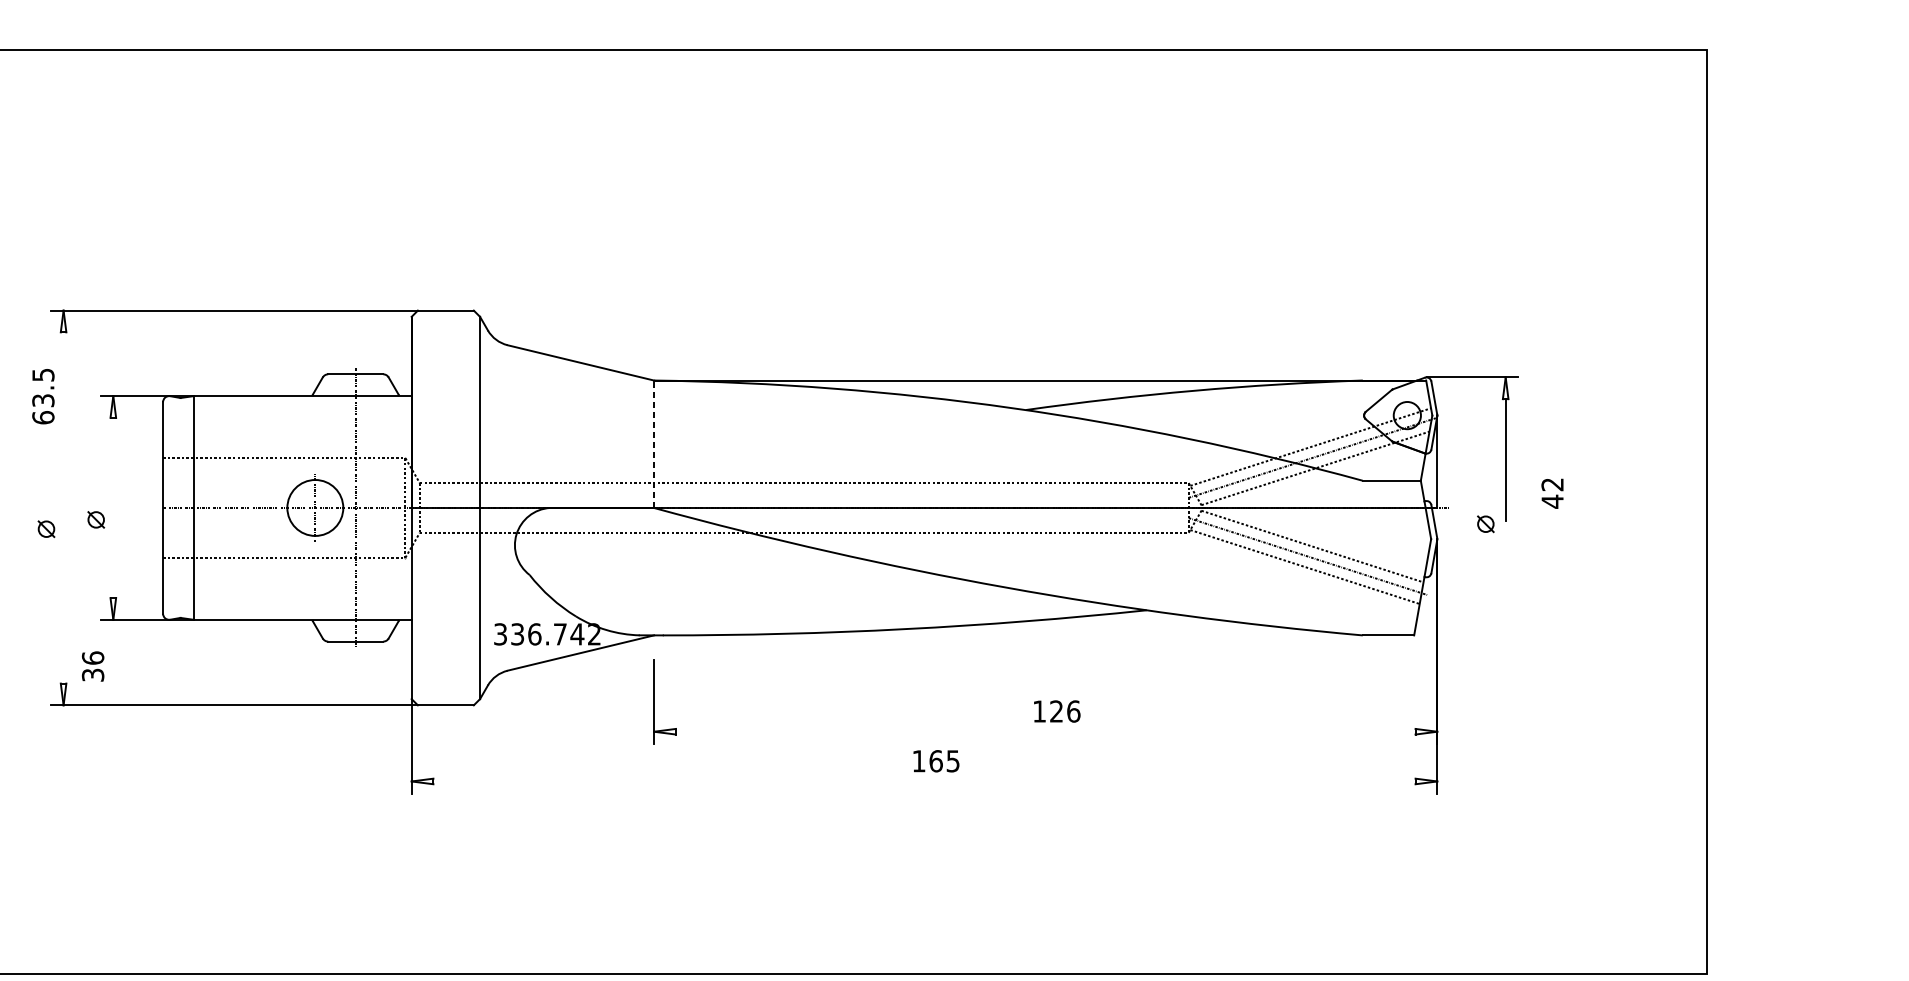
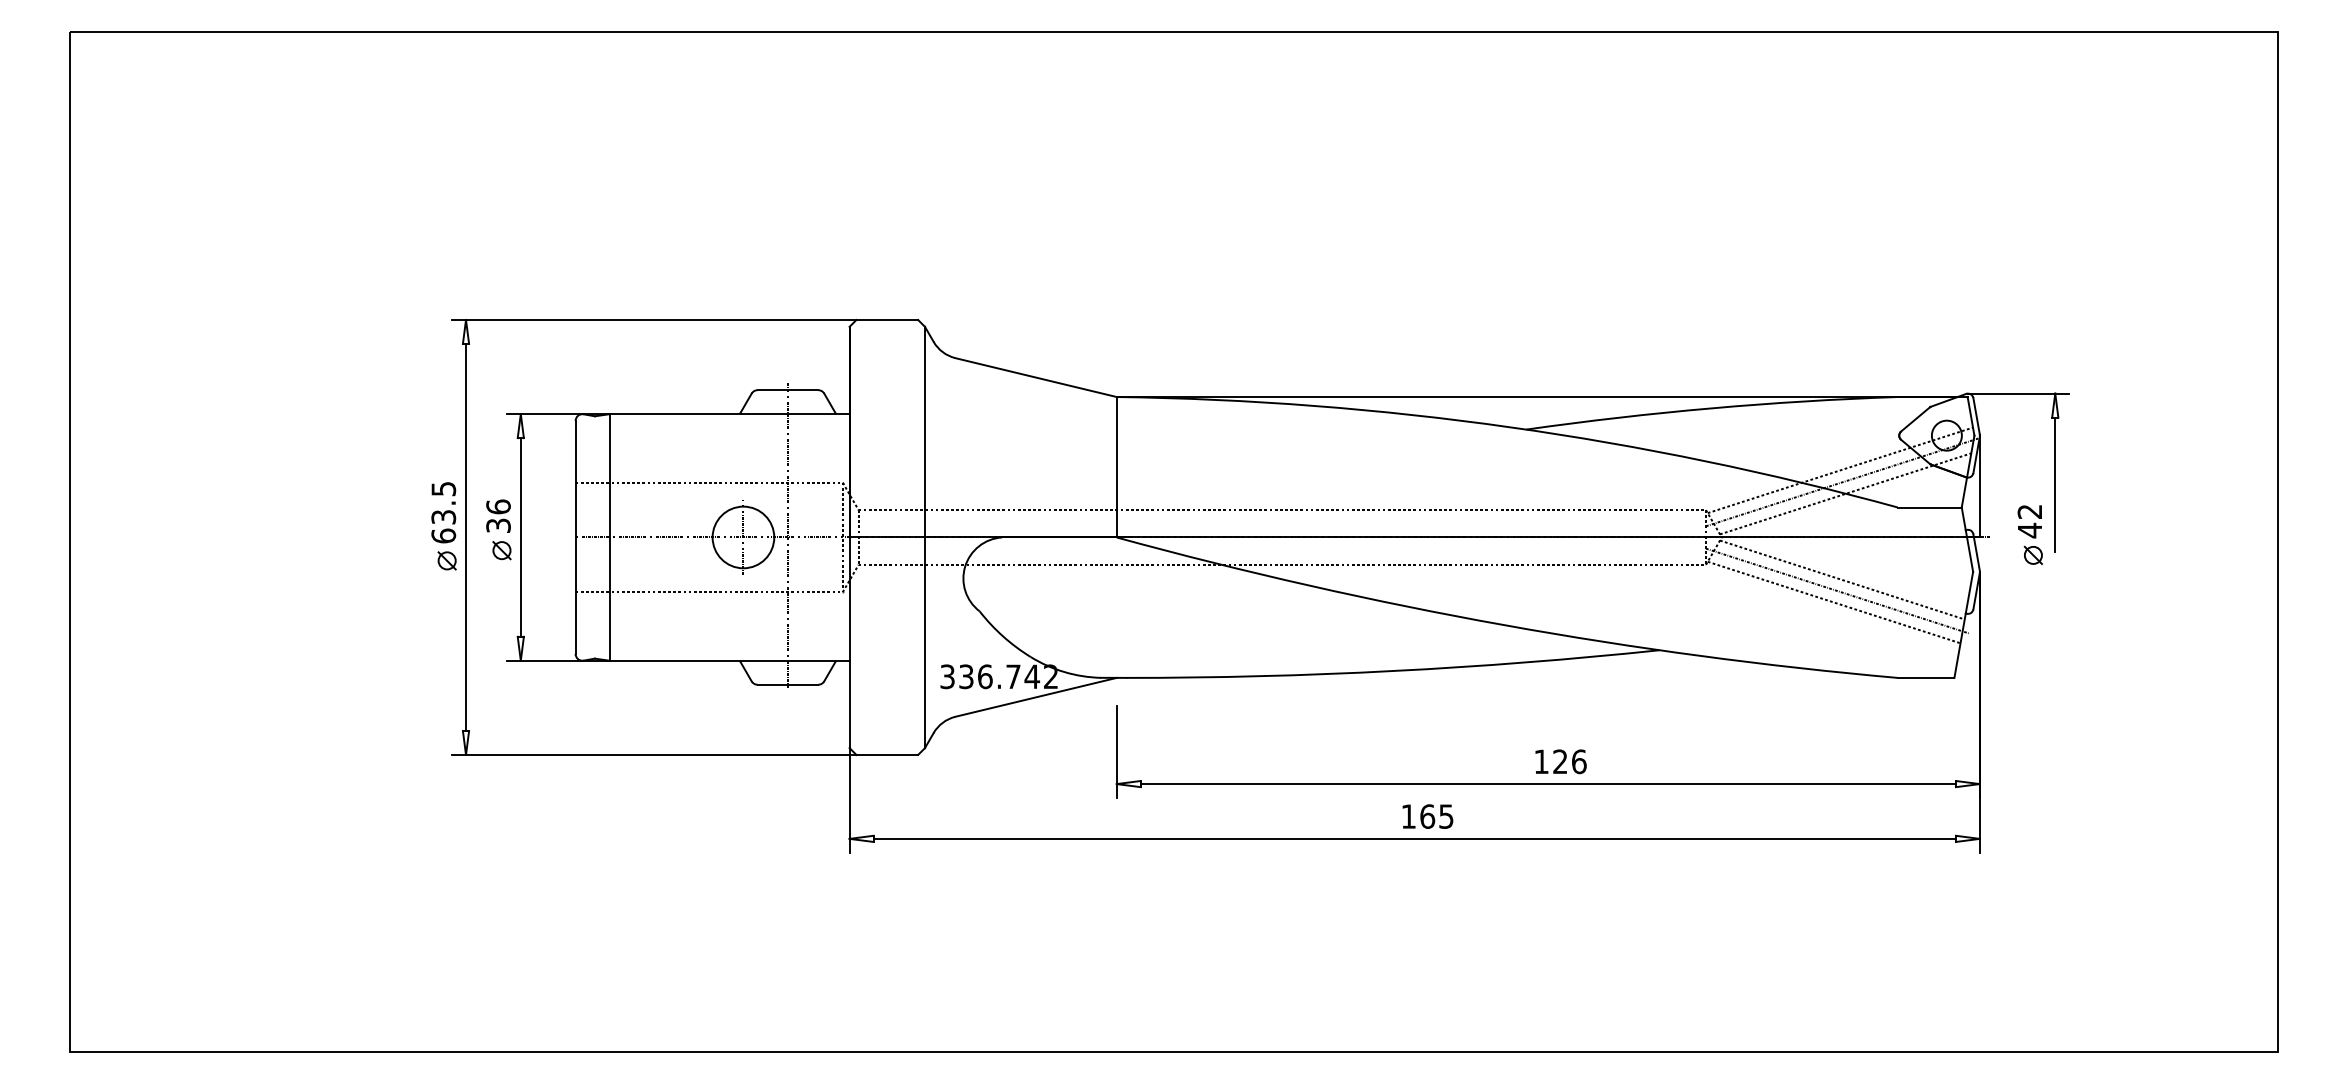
text: (43, 396) -> (443, 512), moved
line: (653, 443) -> (1116, 466), dashed -> solid
text: (1552, 493) -> (2029, 521), moved
line: (64, 507) -> (466, 536), added
line: (113, 507) -> (520, 537), added
text: (93, 665) -> (498, 515), moved
line: (1044, 732) -> (1547, 784), added
line: (924, 781) -> (1414, 838), added

